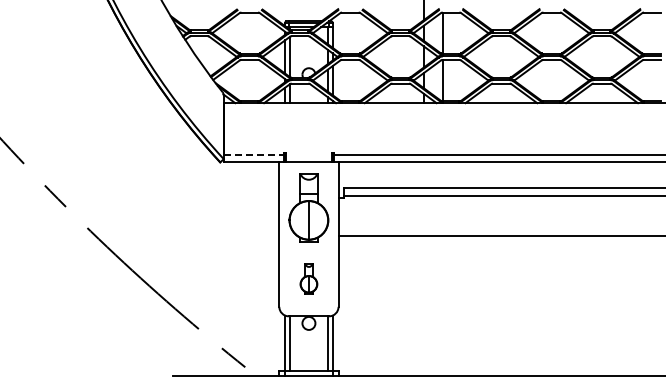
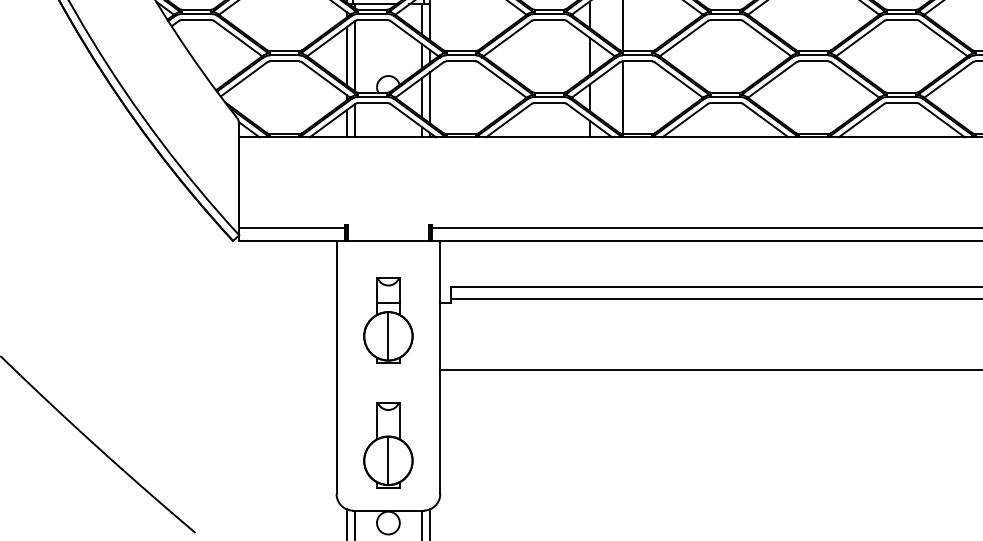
line: (254, 155) -> (293, 228), dashed -> solid
part: (308, 207) -> (387, 319), size x0.71
part: (308, 278) -> (387, 444), size x1.67

